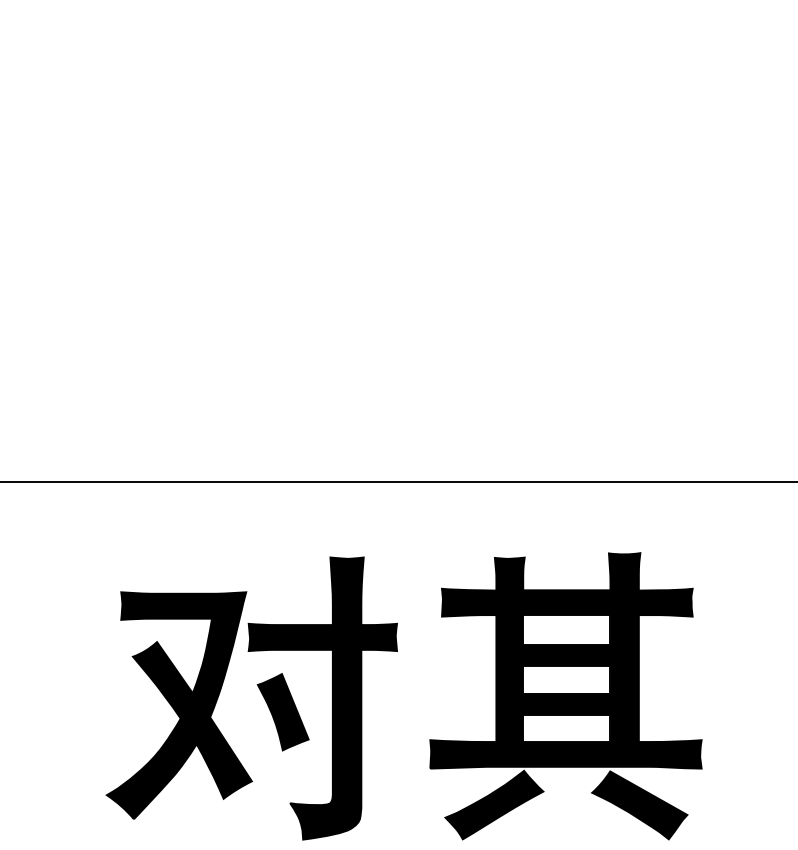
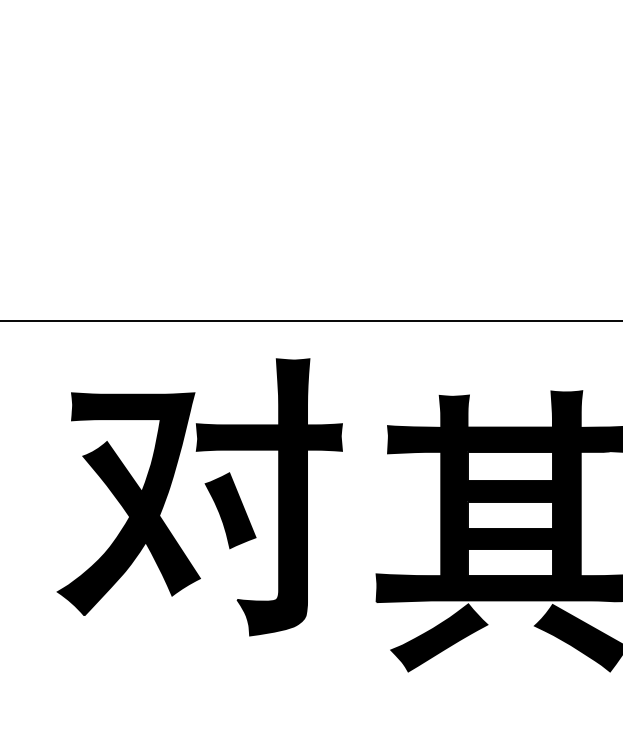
part: (261, 694) -> (209, 493), moved

